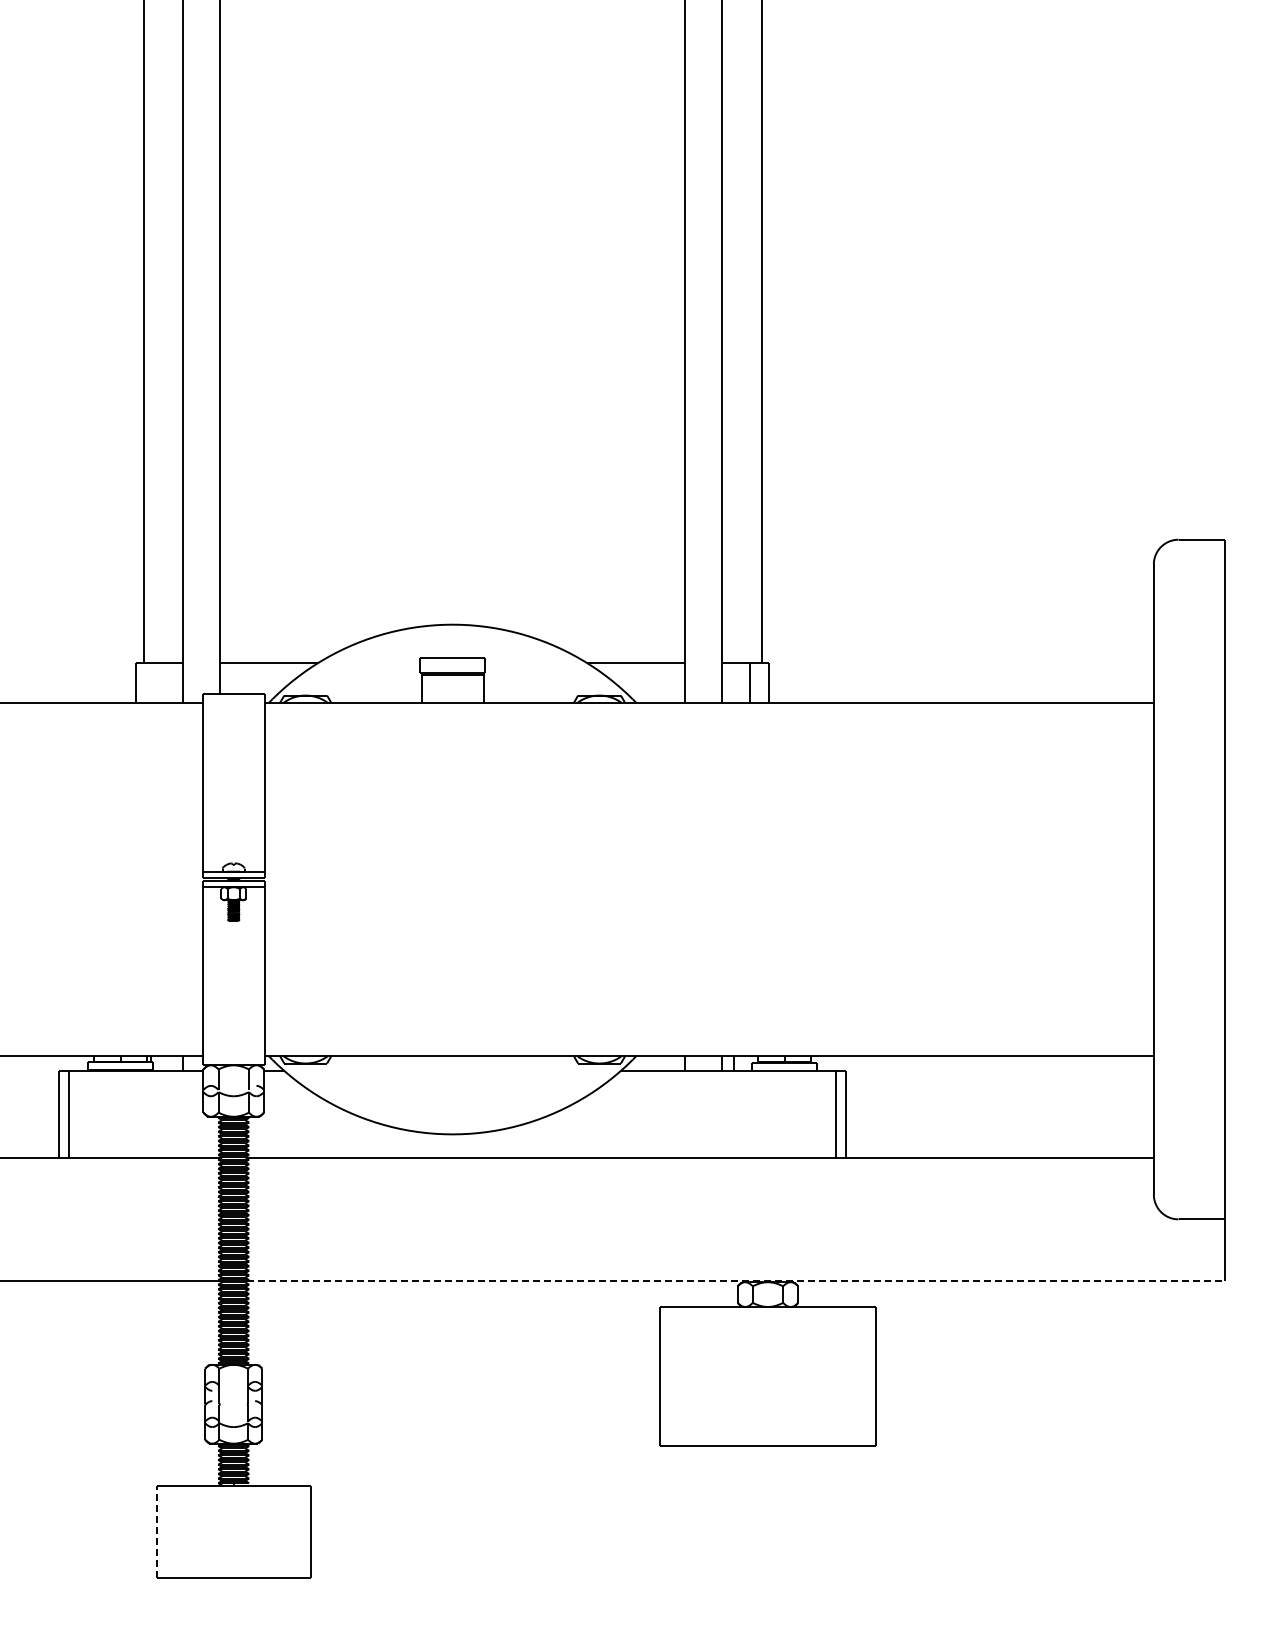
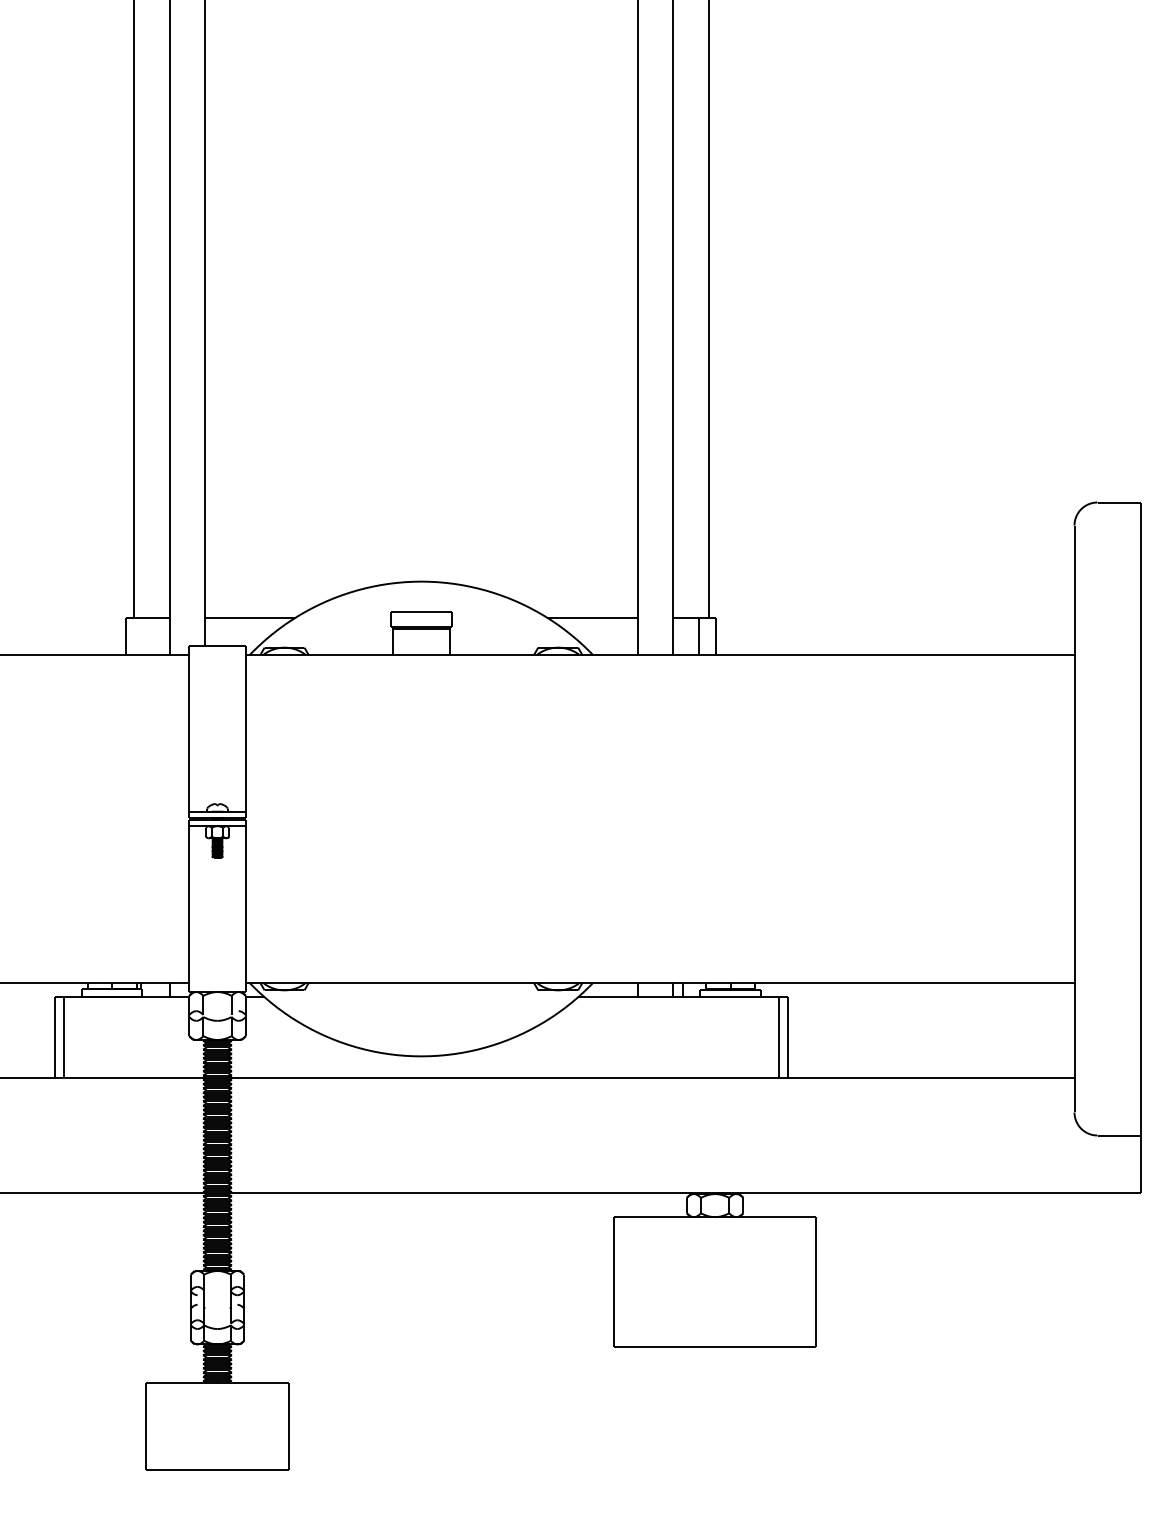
line: (736, 1281) -> (685, 1193), dashed -> solid
line: (156, 1531) -> (145, 1426), dashed -> solid

